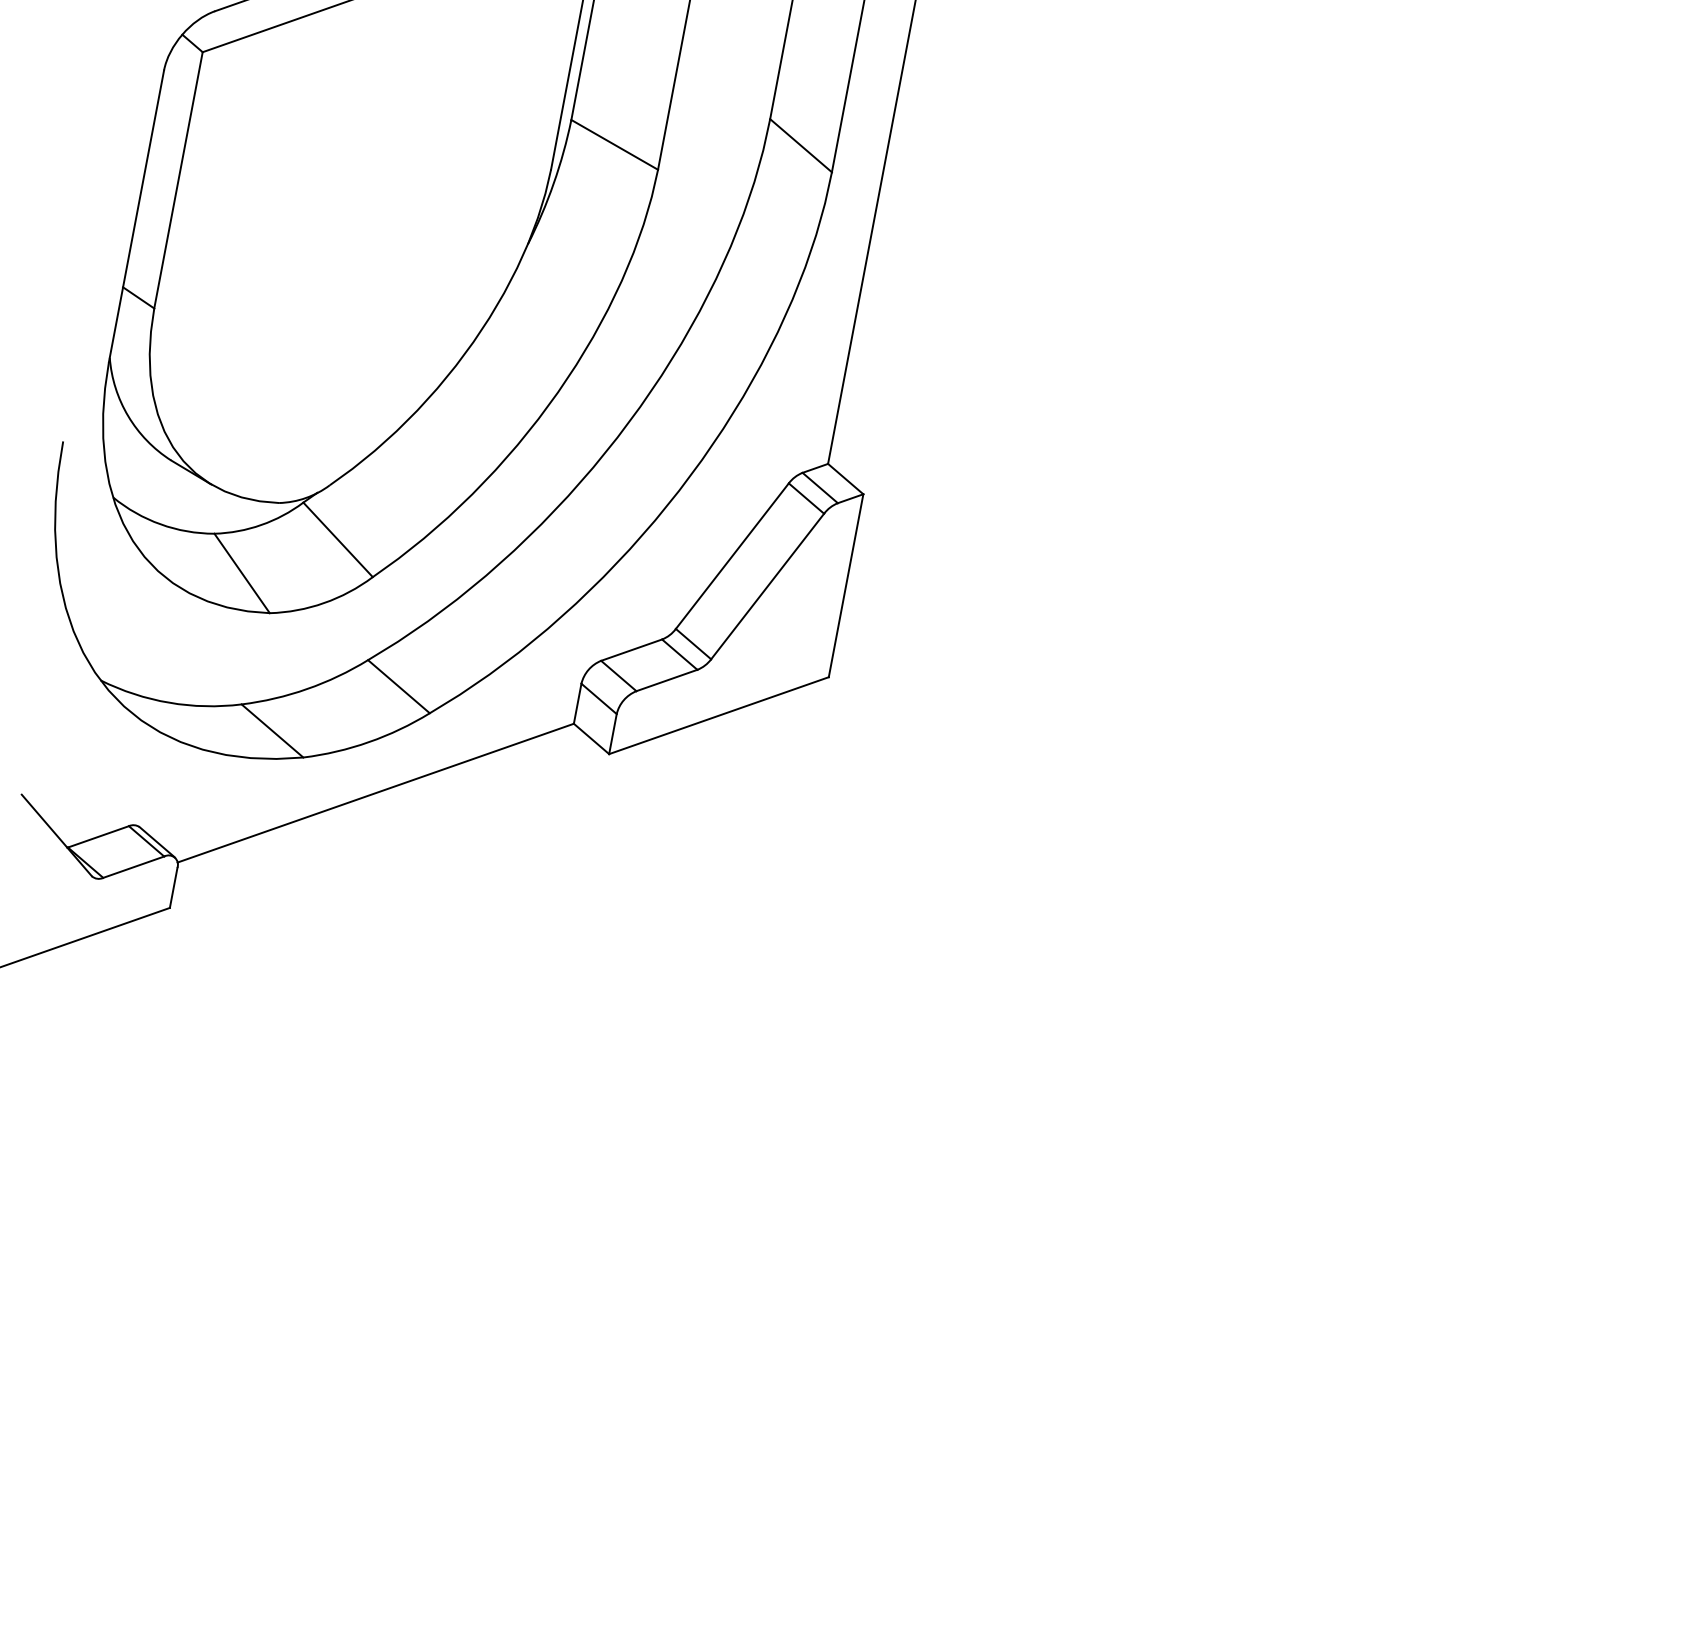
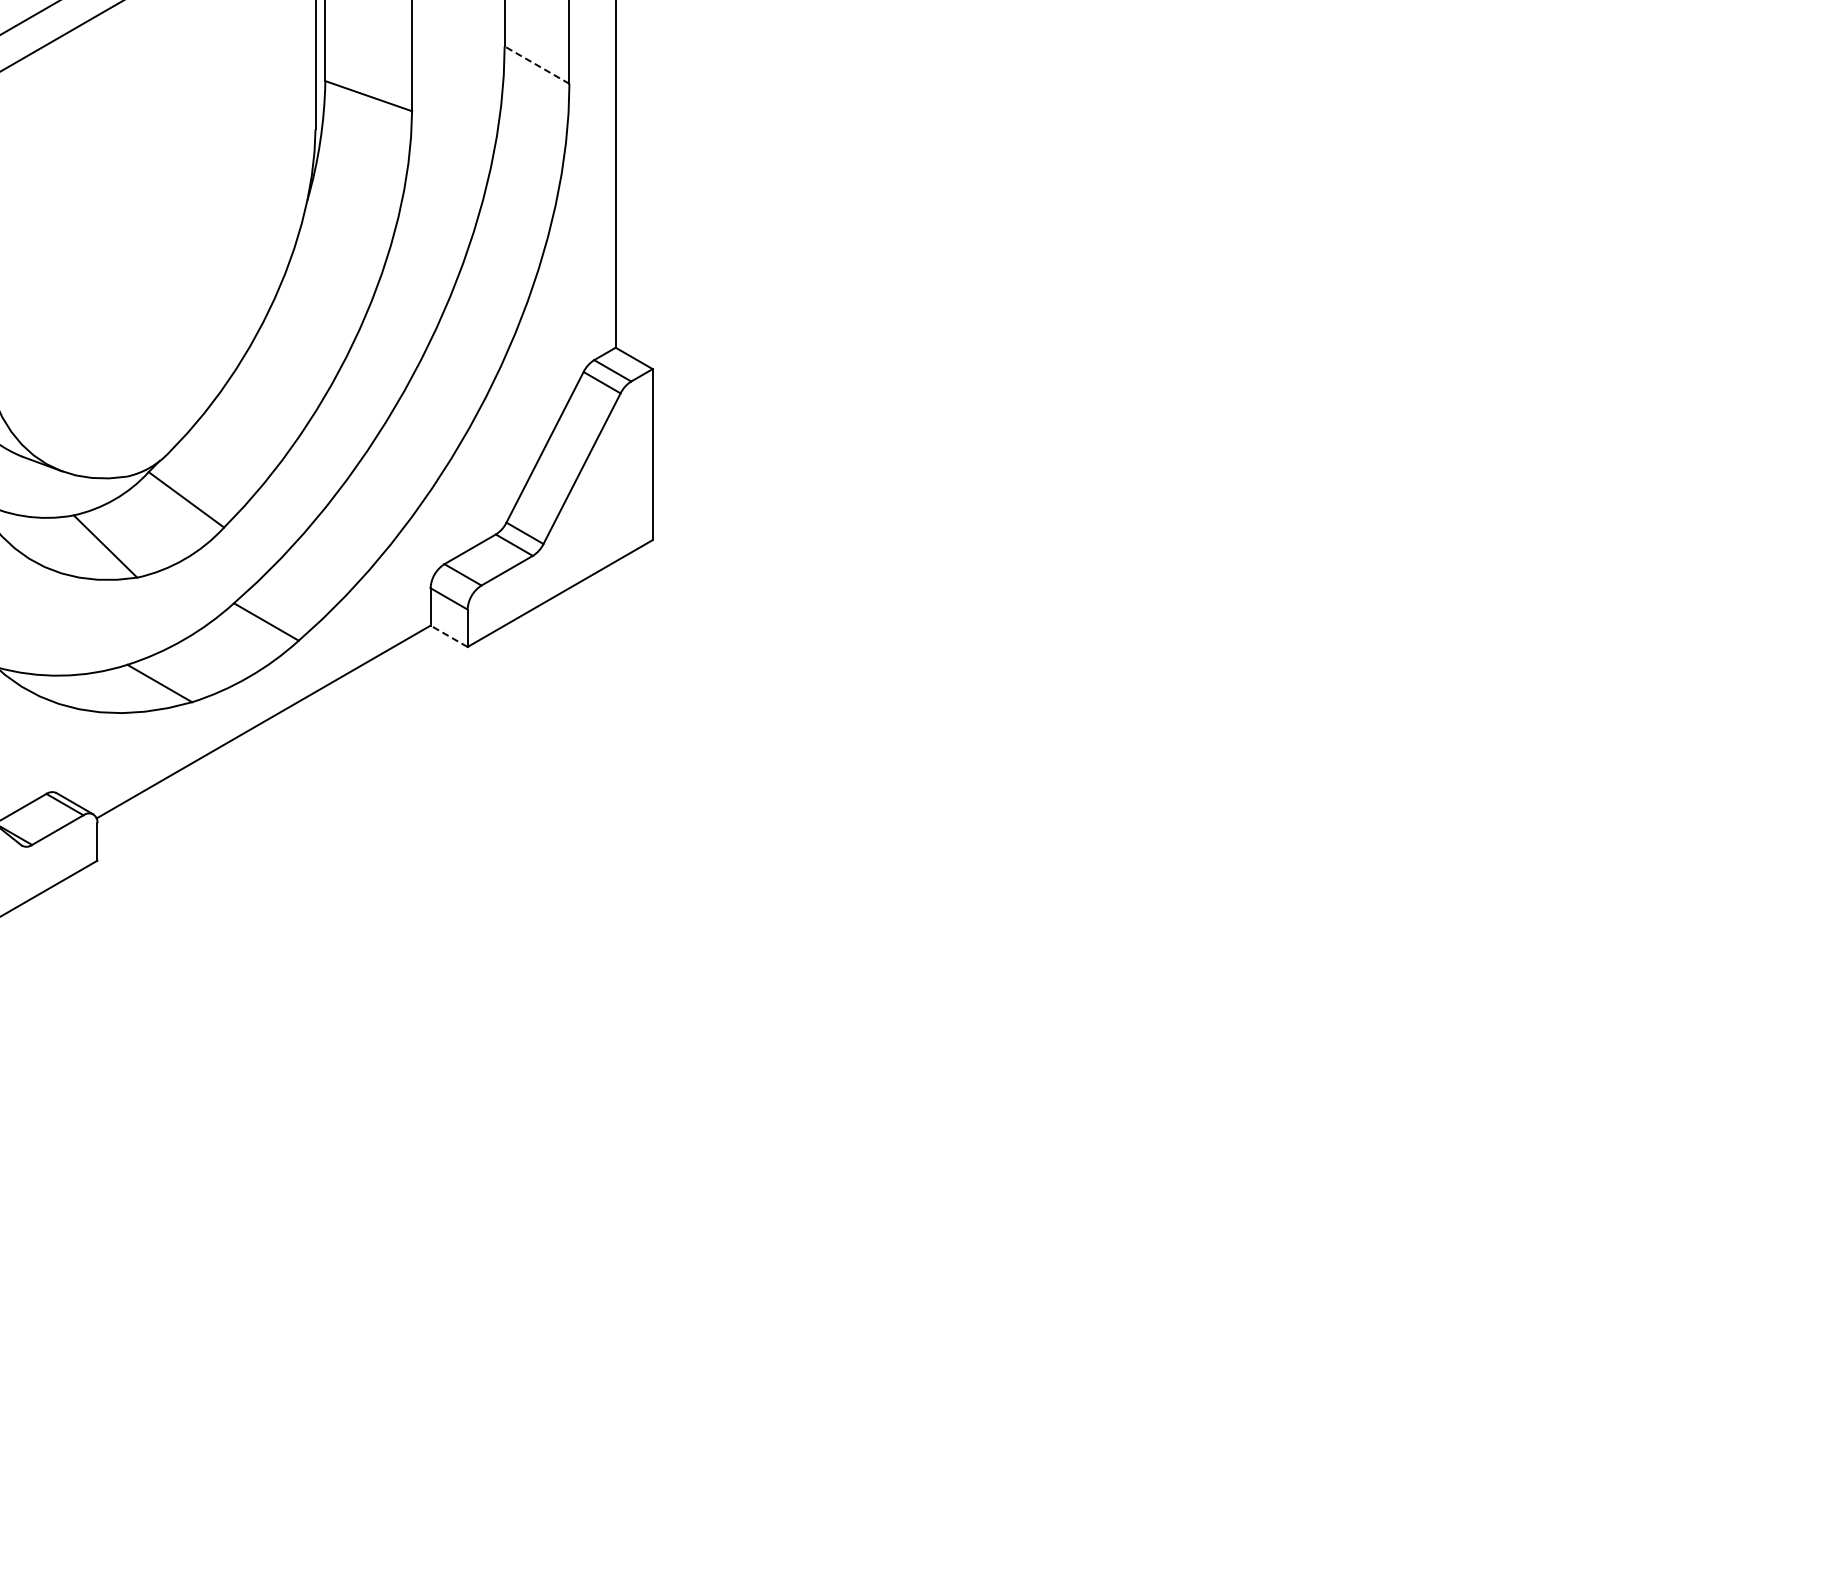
line: (800, 144) -> (536, 64), solid -> dashed
line: (590, 739) -> (448, 636), solid -> dashed

